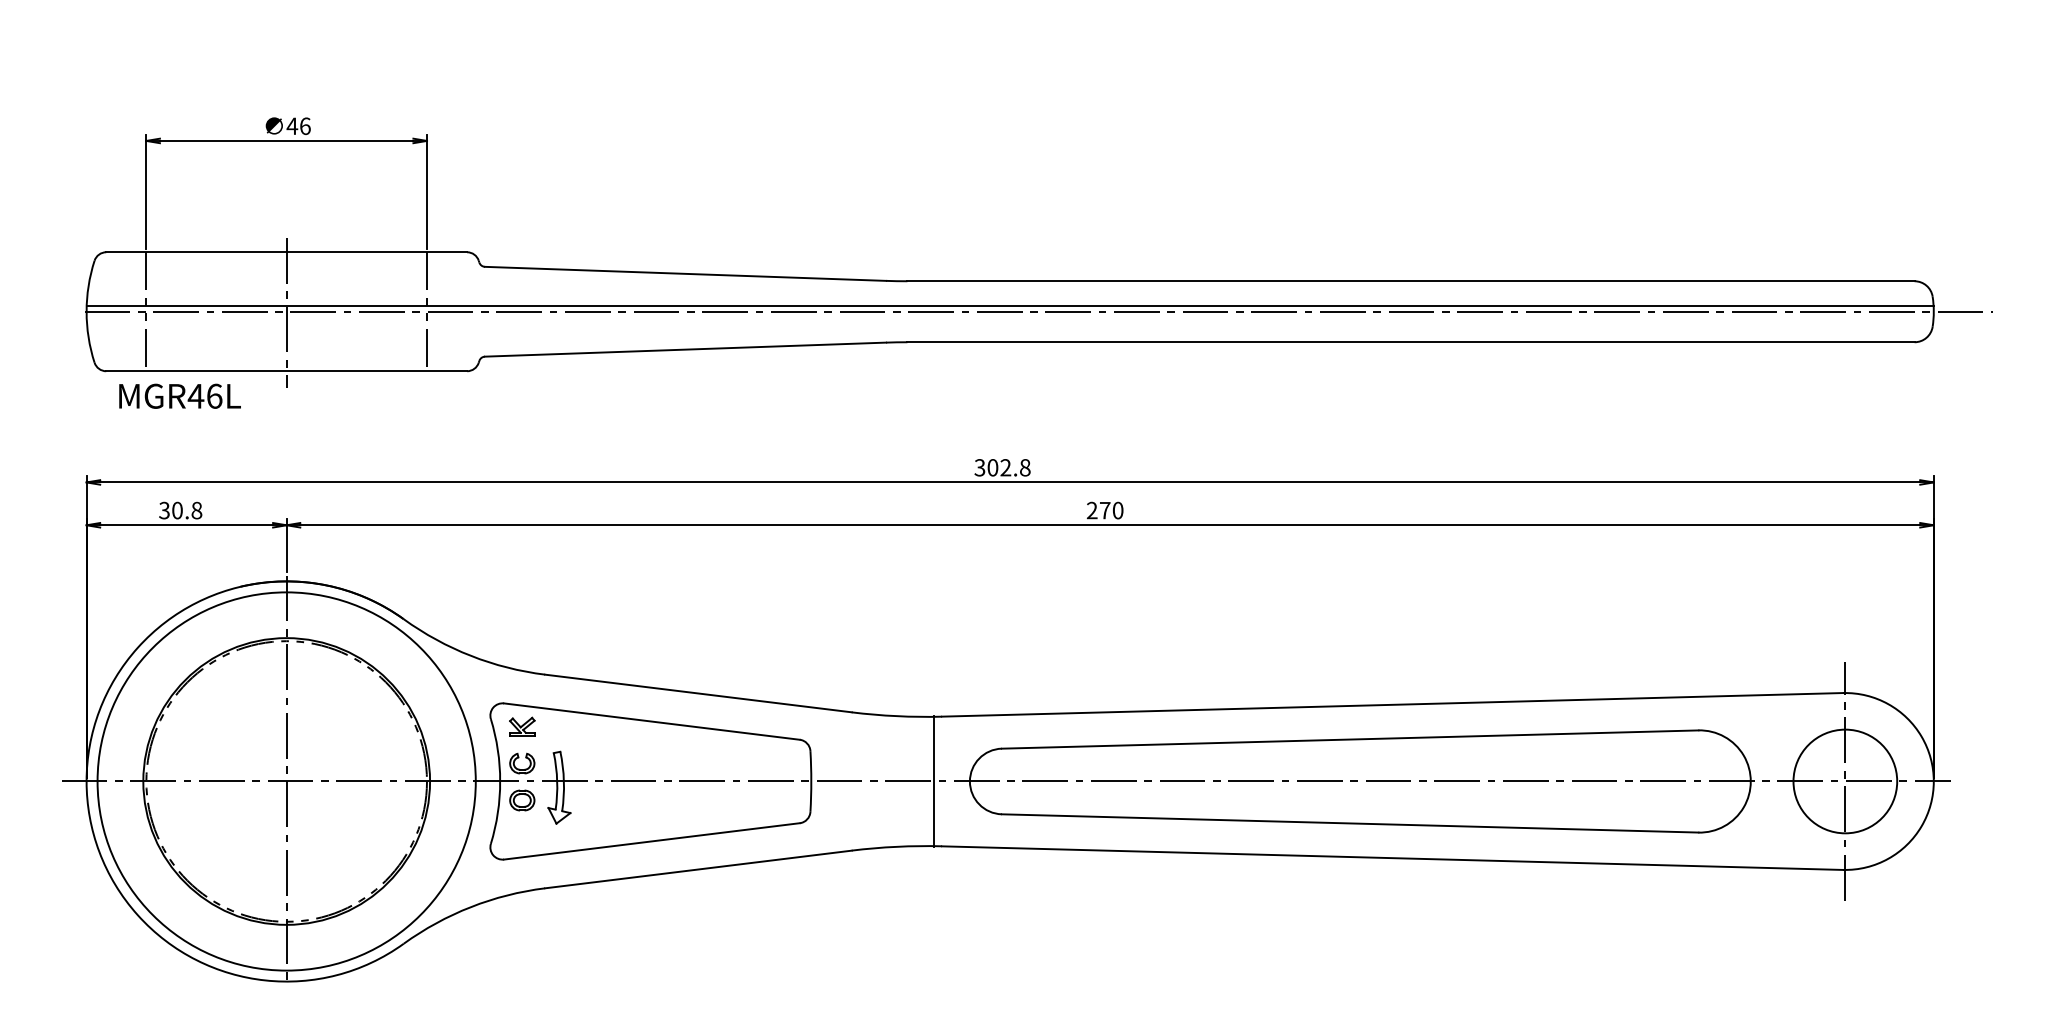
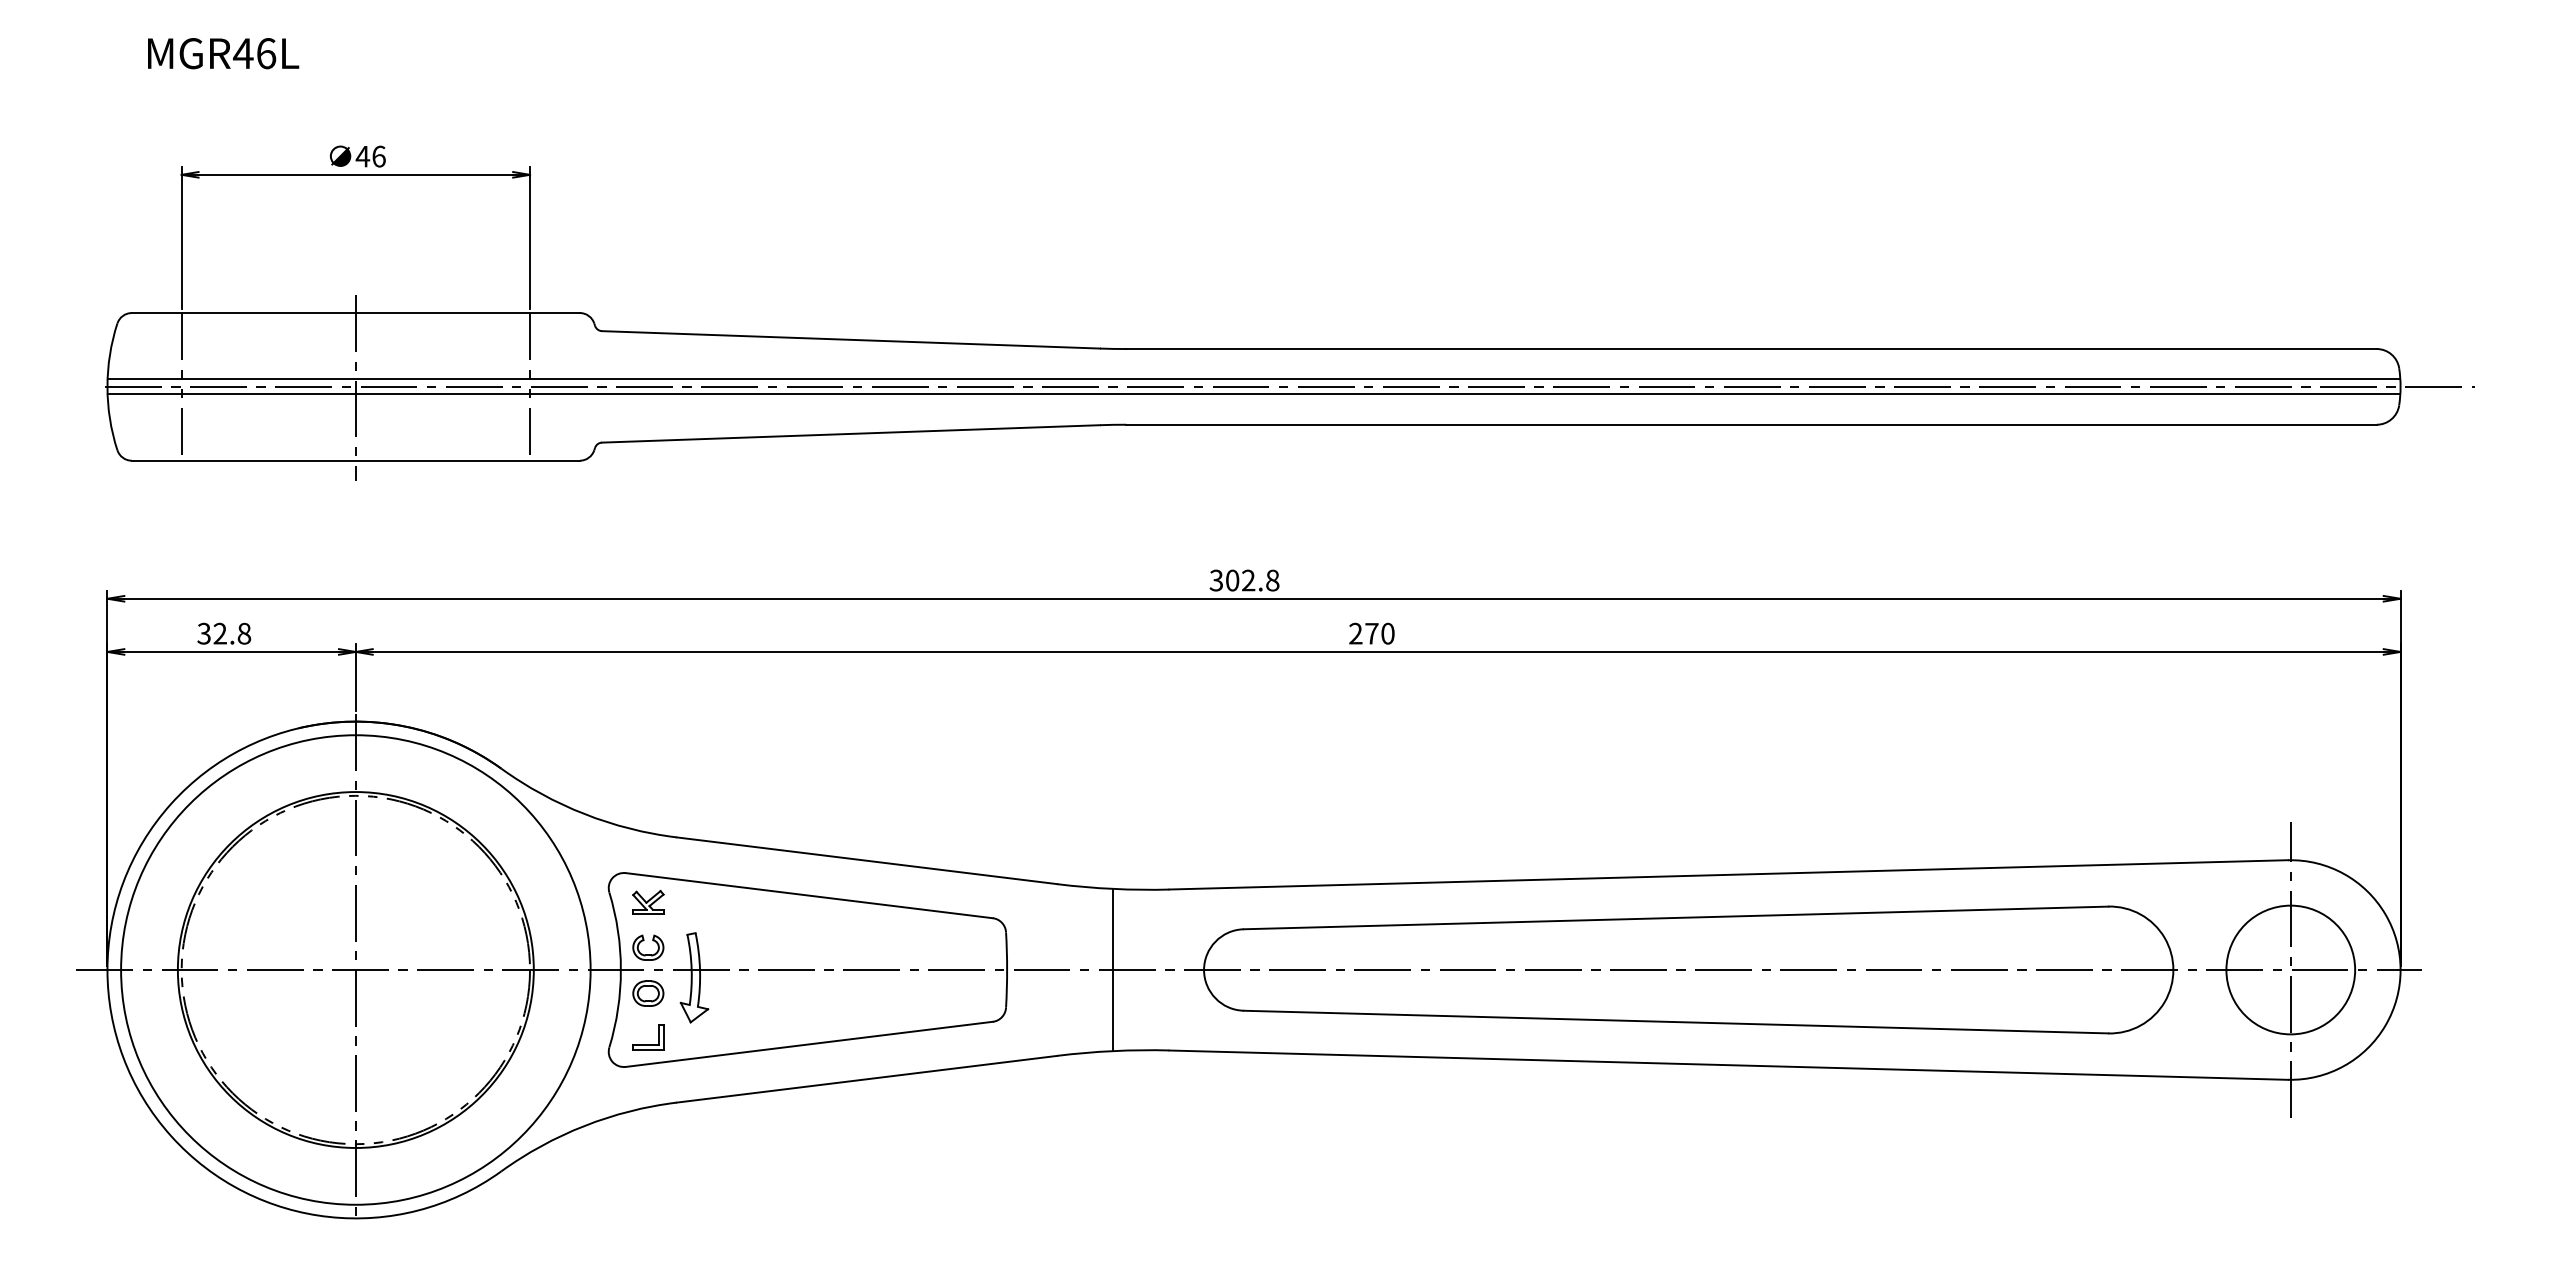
line: (1009, 317) -> (1253, 394), added
text: (179, 395) -> (222, 52), moved
text: (177, 510) -> (220, 633), 30.8 -> 32.8
line: (933, 781) -> (1112, 970), moved
part: (522, 835) -> (648, 1037), added

